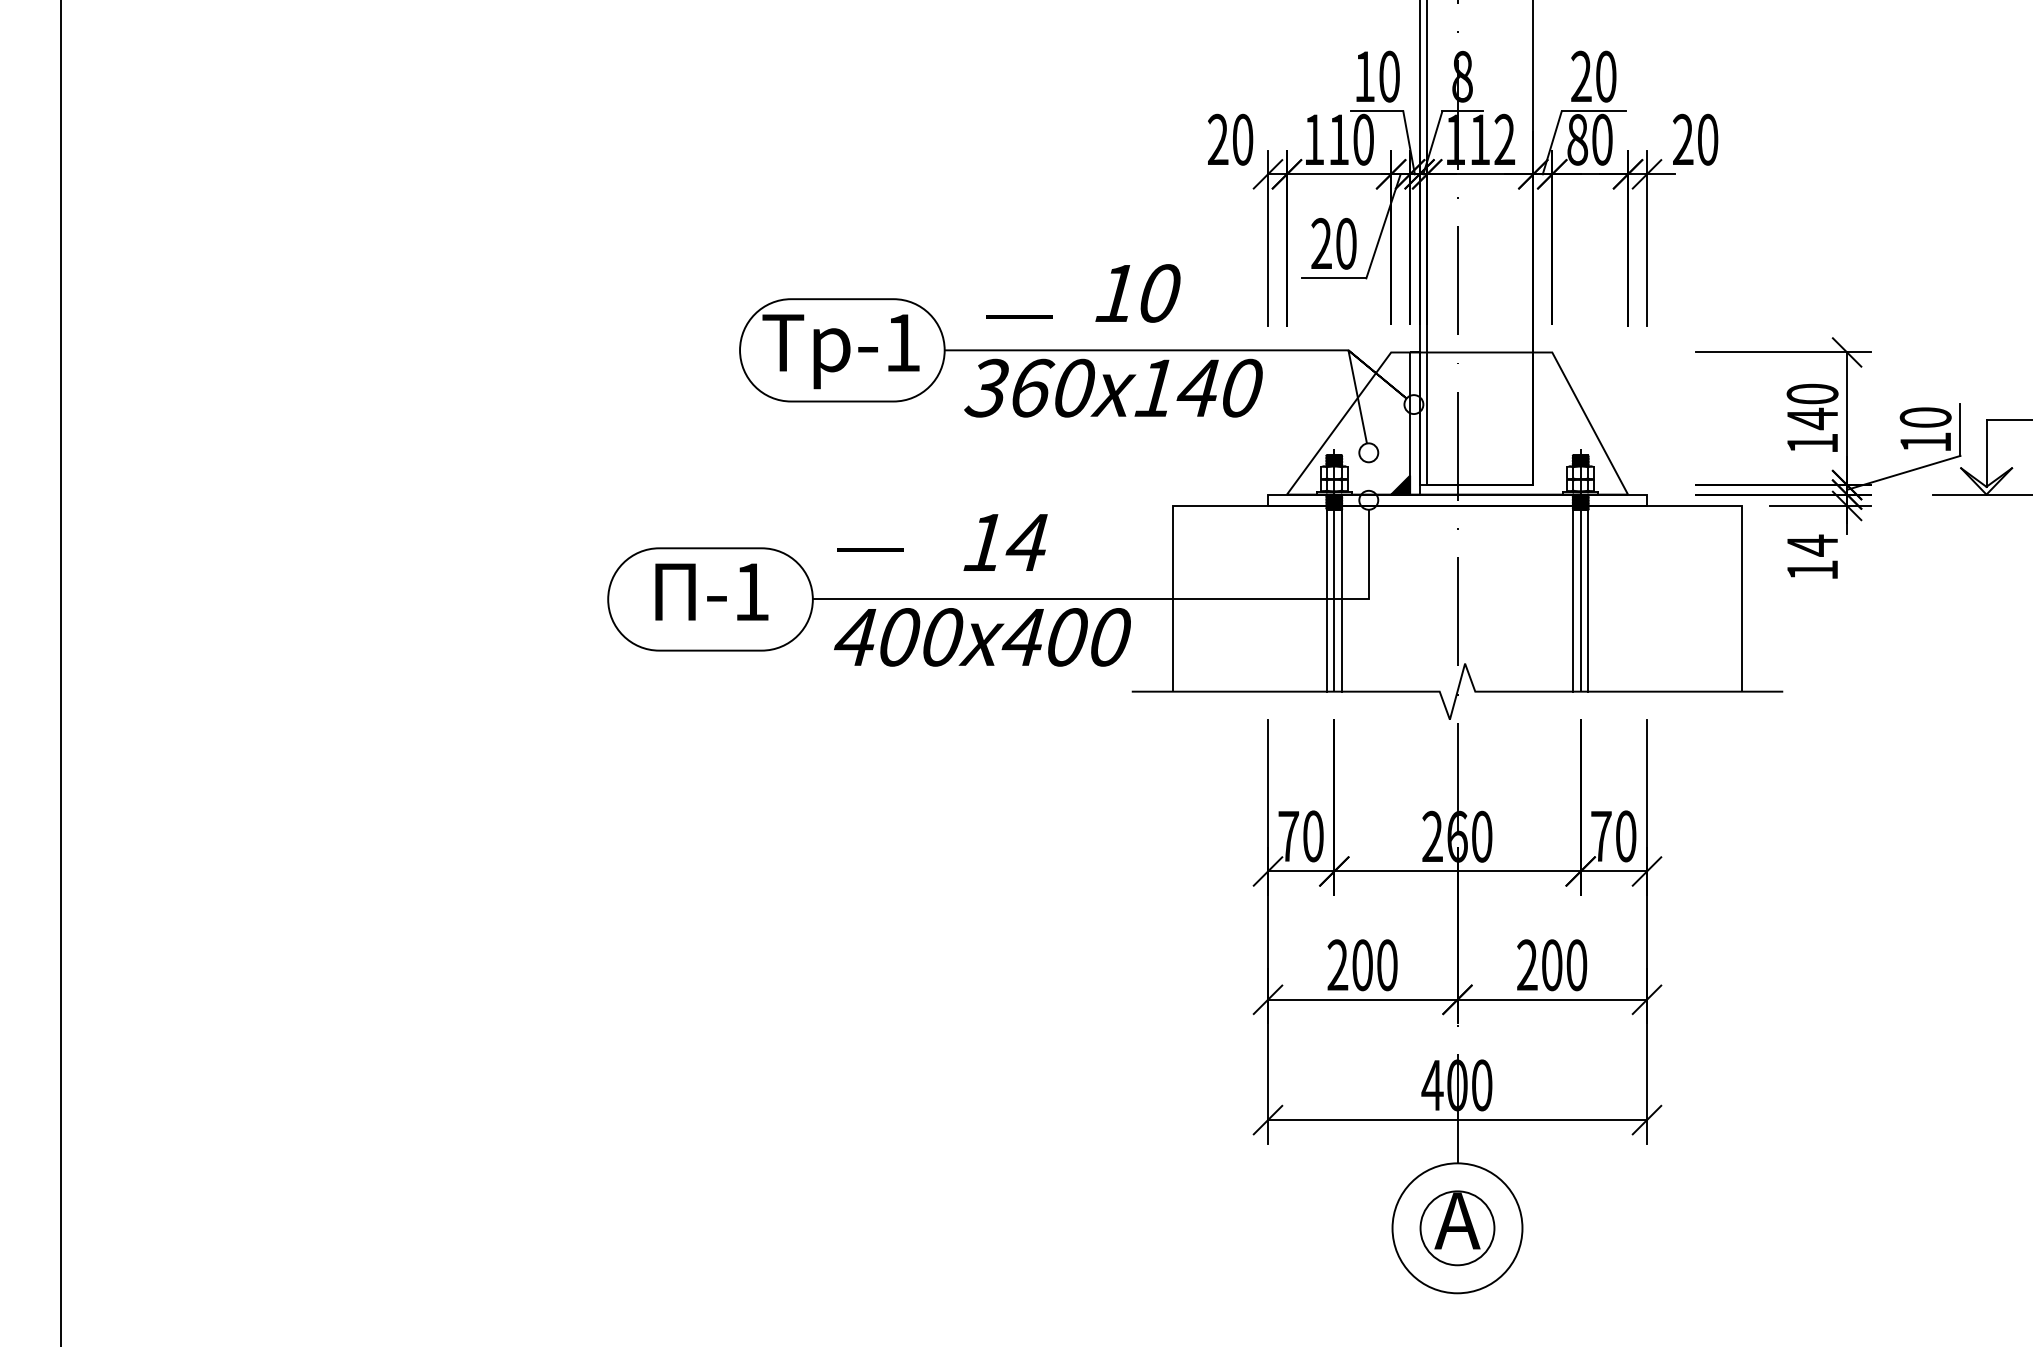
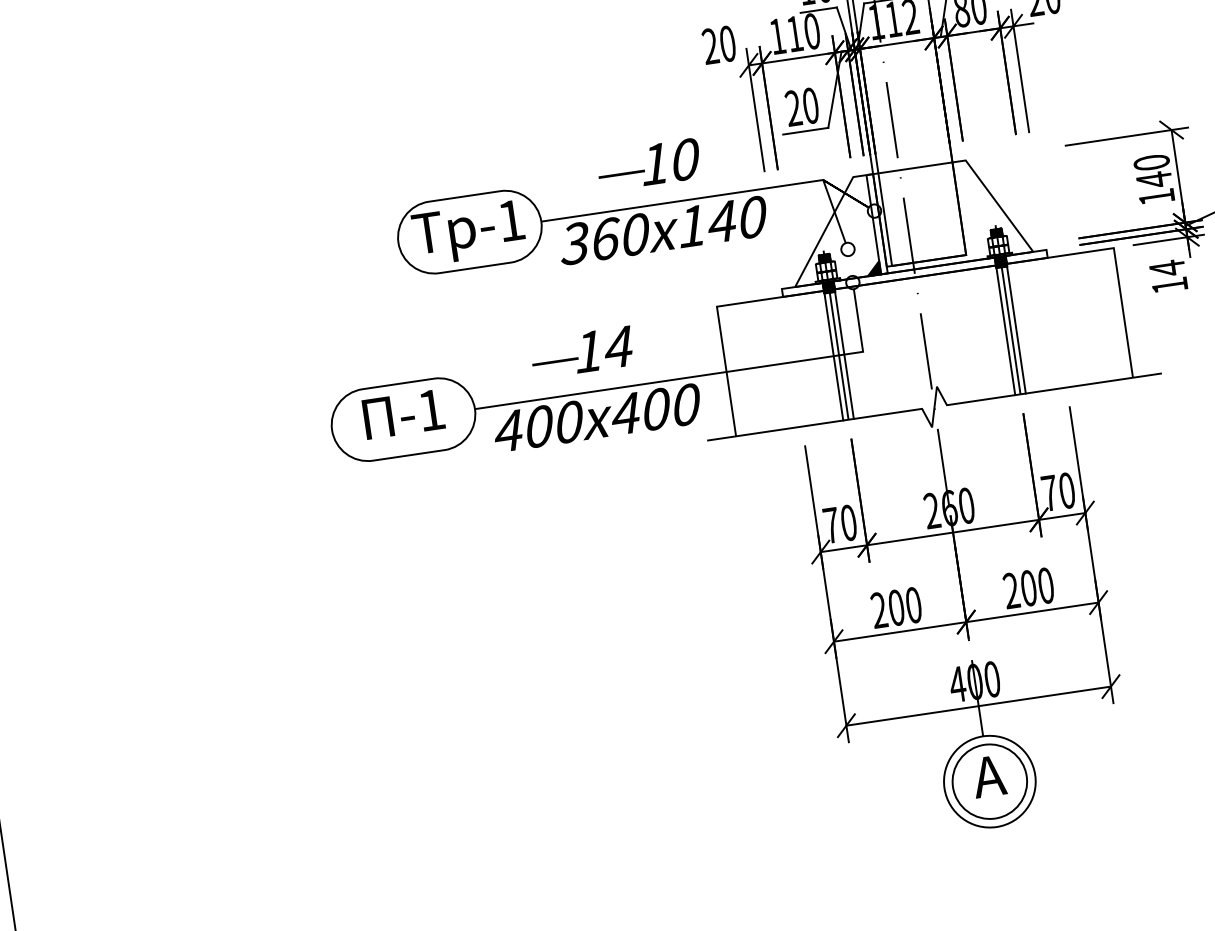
line: (1019, 316) -> (621, 174), moved
line: (870, 549) -> (555, 361), moved
circle: (1457, 1228) -> (989, 781), size x1.43

